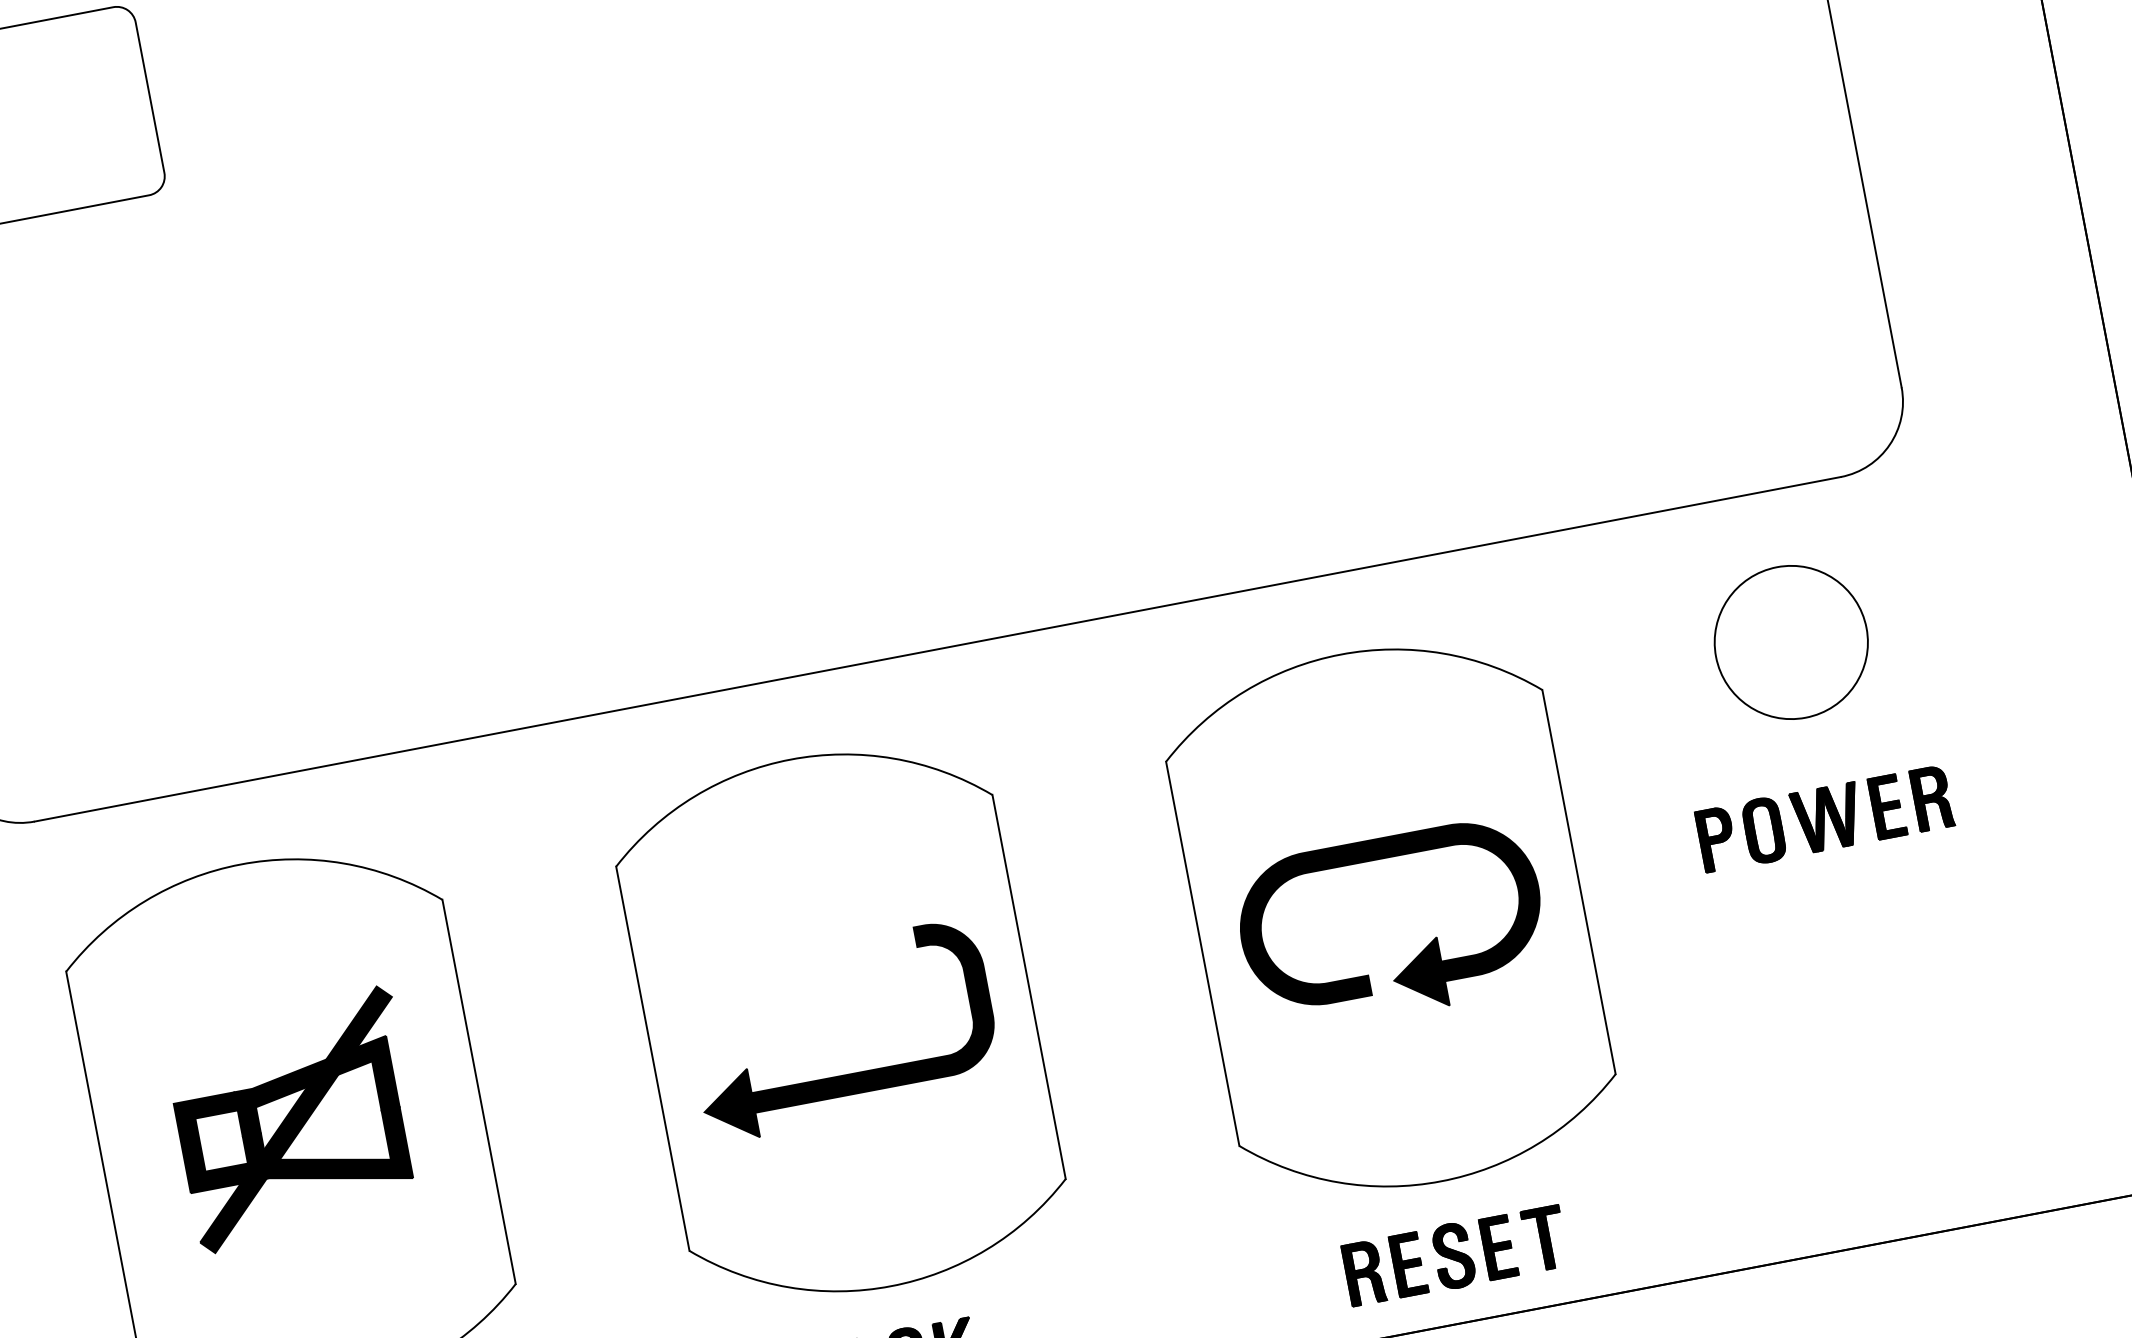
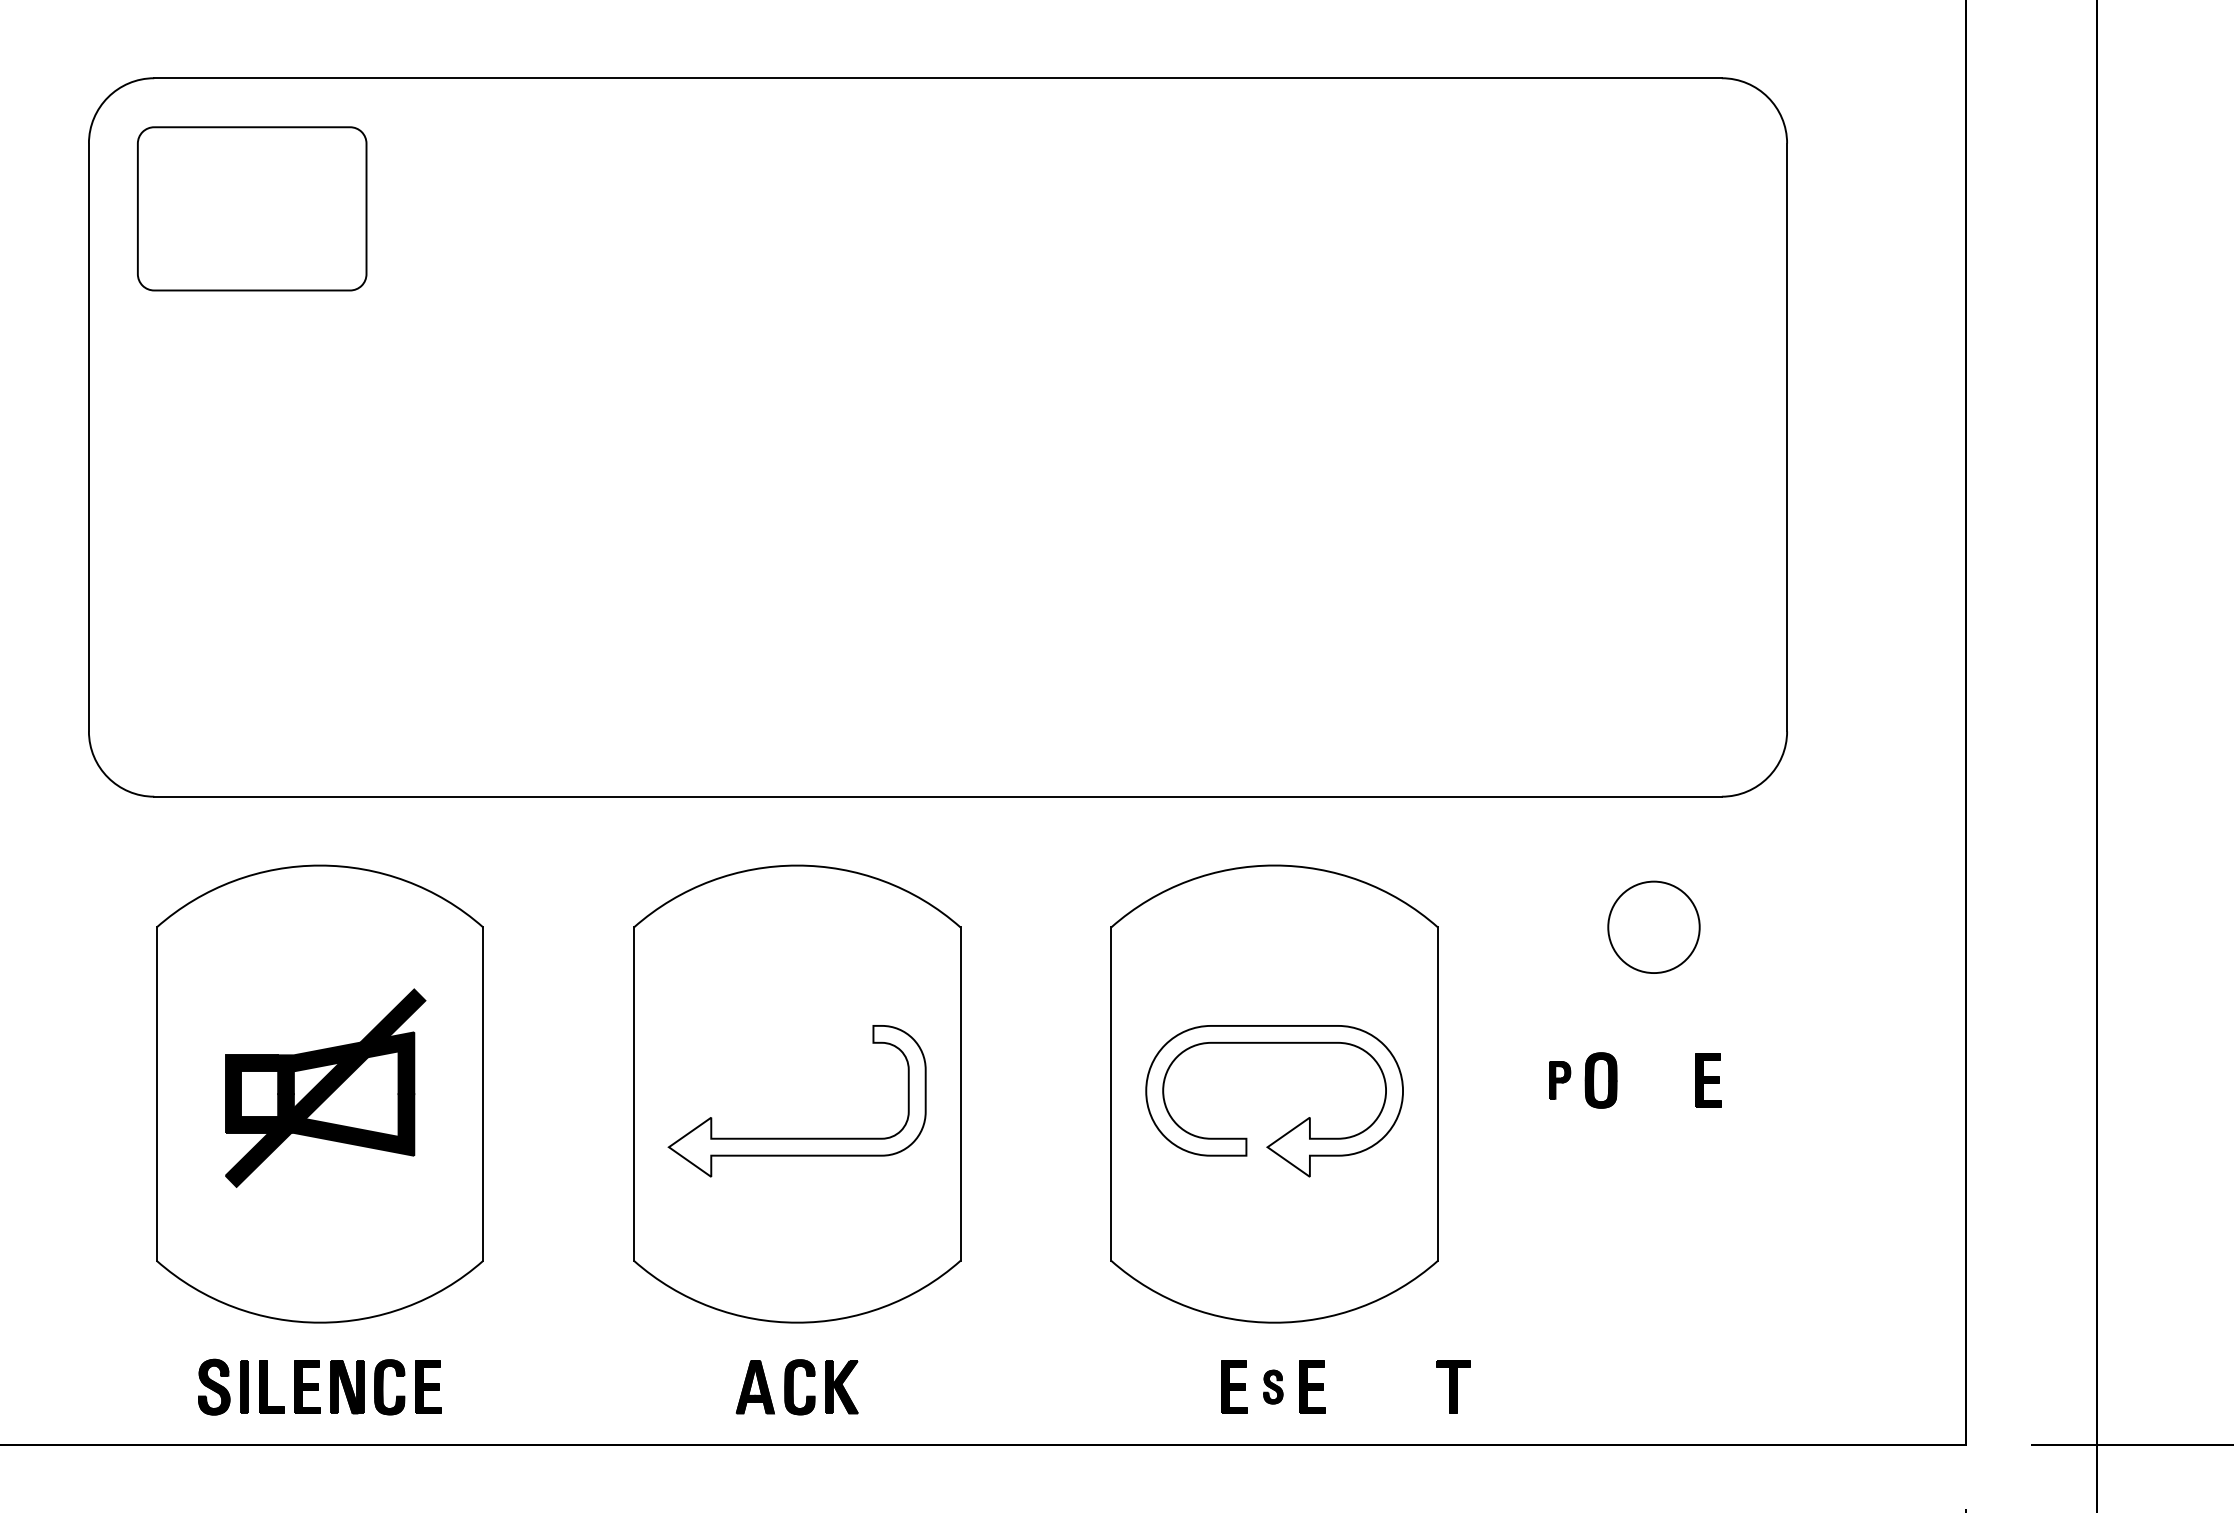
circle: (1790, 642) -> (1653, 927), size x0.7
part: (1931, 798) -> (1746, 1080), removed
part: (1827, 818) -> (1656, 1080), removed
part: (1717, 839) -> (1560, 1080), size x0.7
fill: (1392, 925) -> (1274, 1100), removed
fill: (841, 1030) -> (796, 1100), removed
part: (1544, 1237) -> (1453, 1386), moved
part: (1453, 1255) -> (1273, 1386), size x0.6
part: (1364, 1273) -> (1195, 1387), removed

